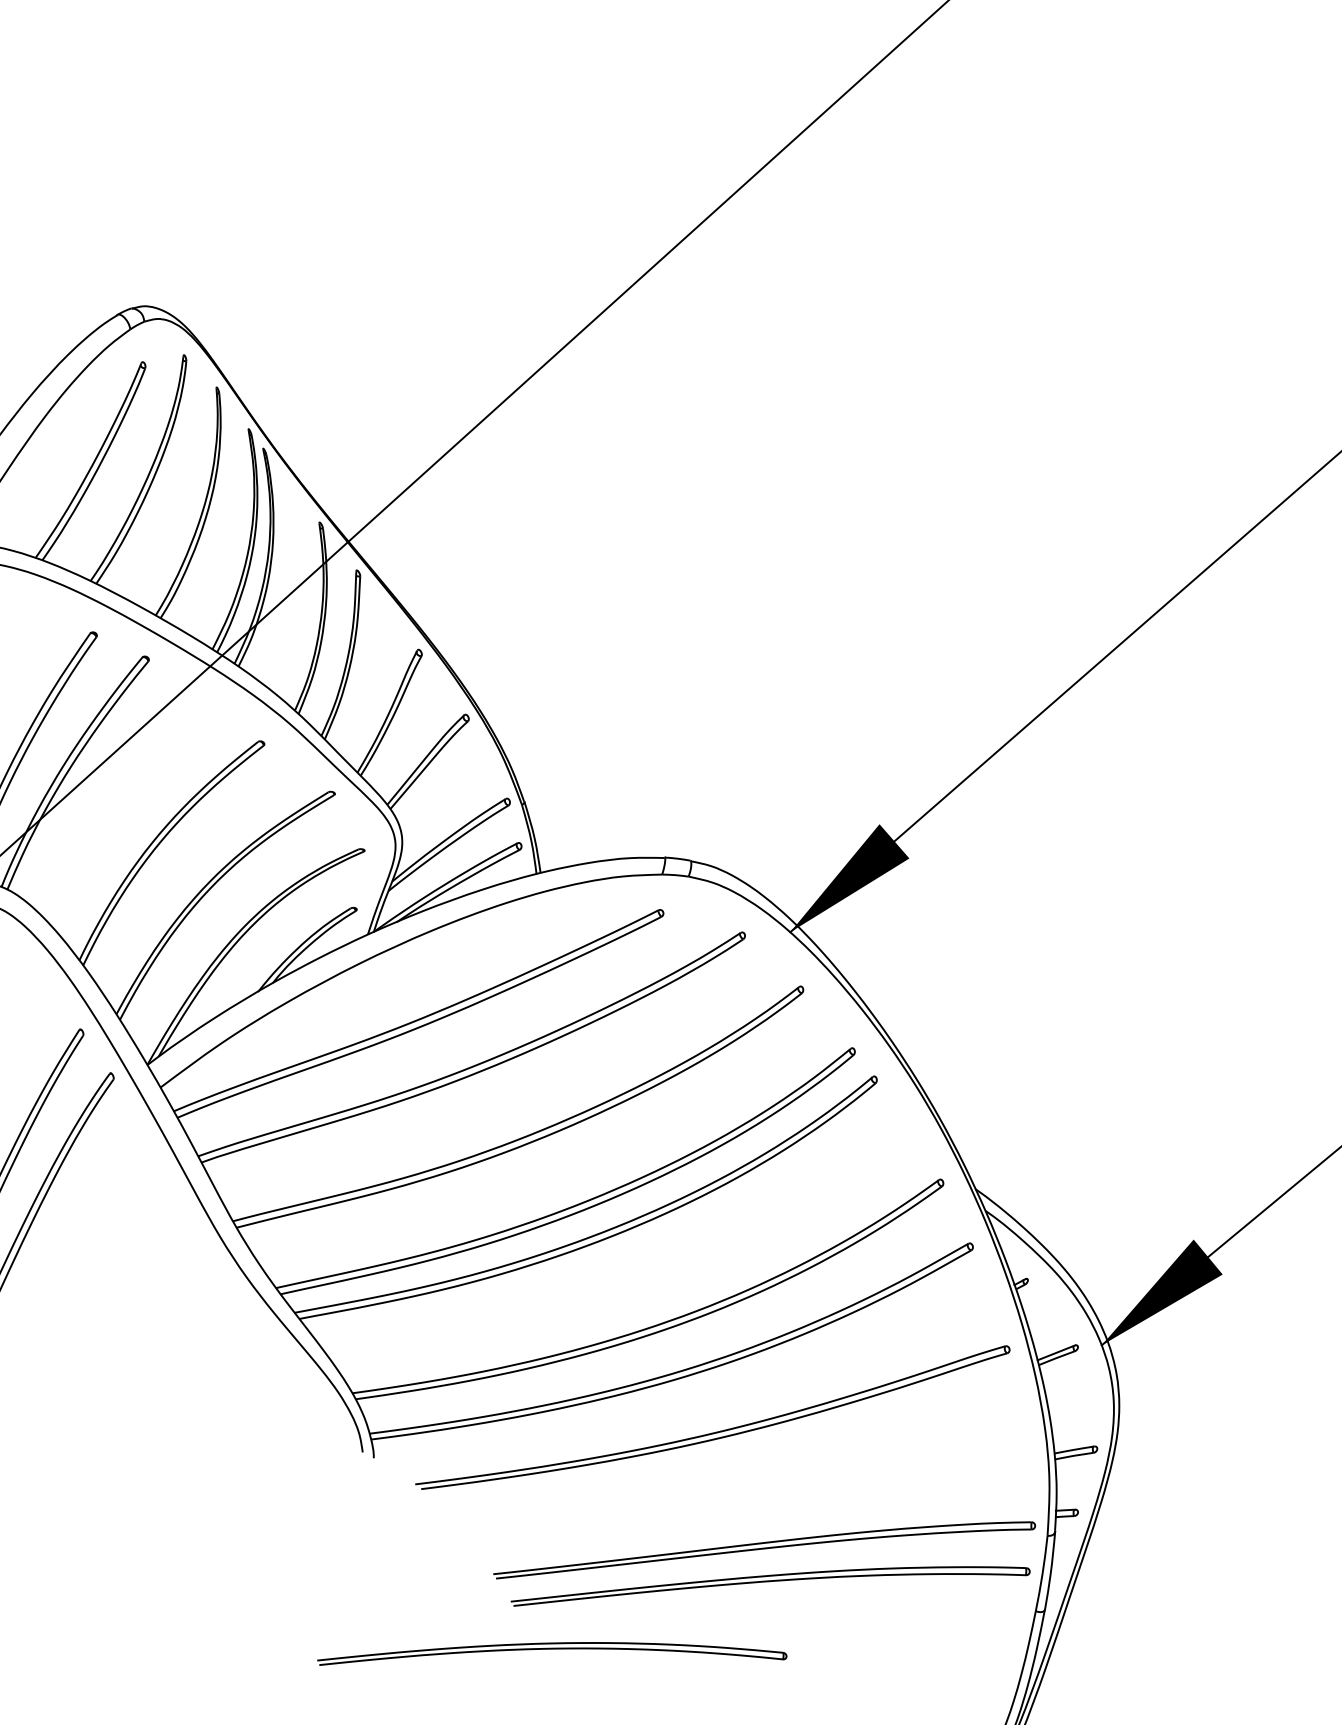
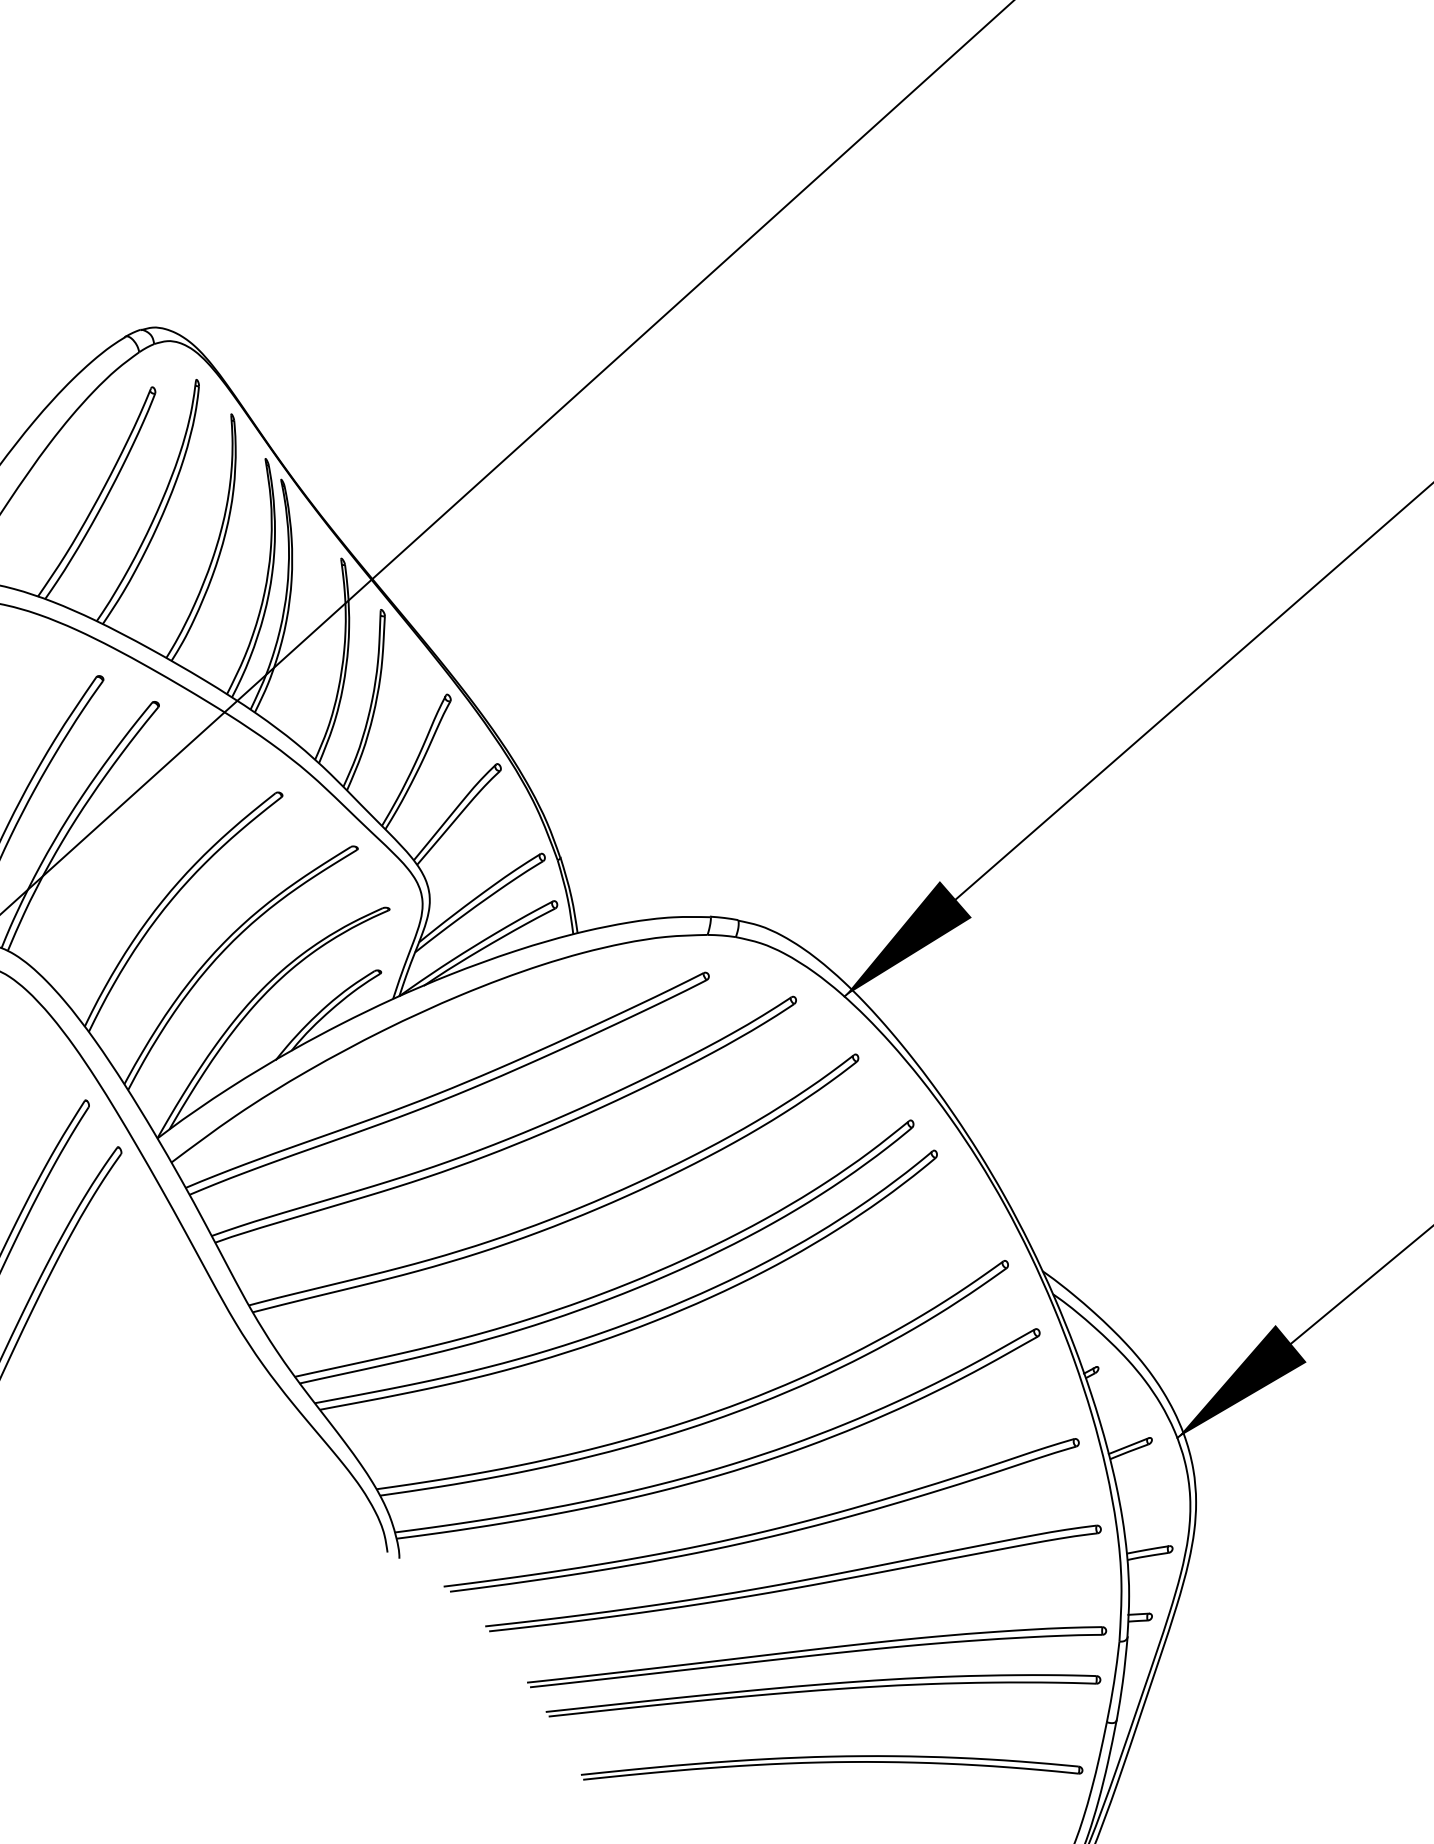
part: (742, 1476) -> (793, 1578), added
part: (552, 1653) -> (832, 1767), moved

